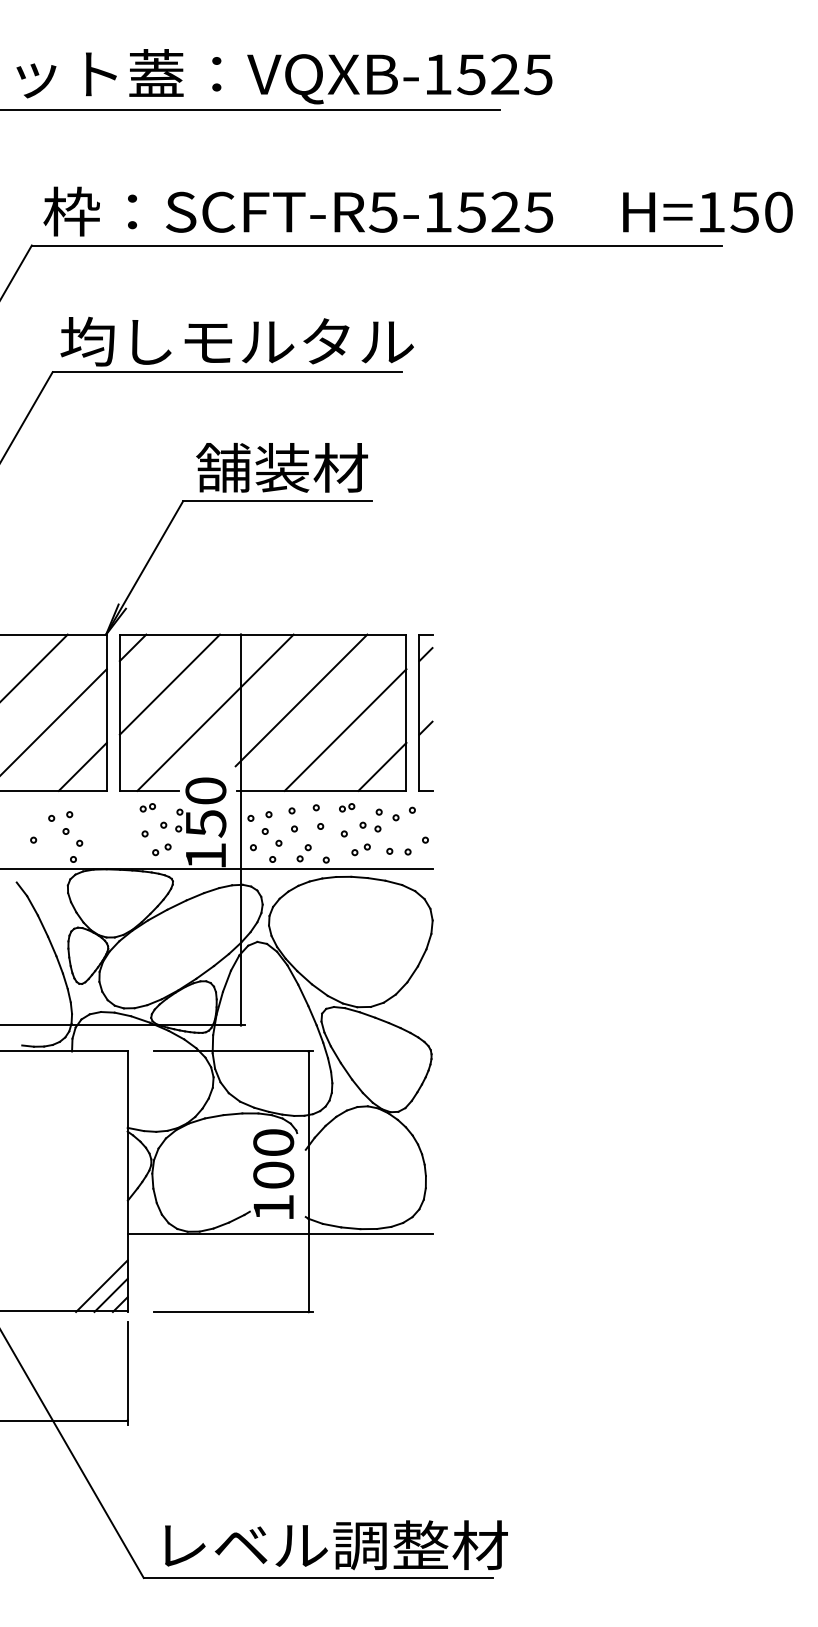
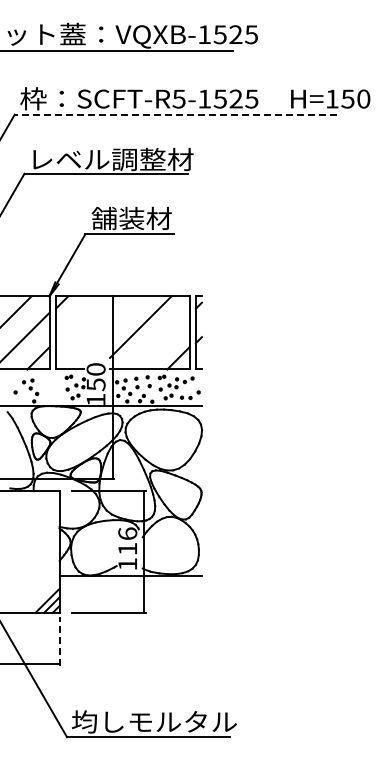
line: (375, 245) -> (175, 114), solid -> dashed
text: (236, 341) -> (110, 159), 均しモルタル -> レベル調整材
line: (168, 684) -> (78, 319), removed
line: (215, 711) -> (100, 332), removed
line: (343, 728) -> (160, 340), removed
text: (273, 1159) -> (127, 541), 100 -> 116
line: (127, 1371) -> (59, 640), solid -> dashed
text: (330, 1544) -> (154, 721), レベル調整材 -> 均しモルタル

